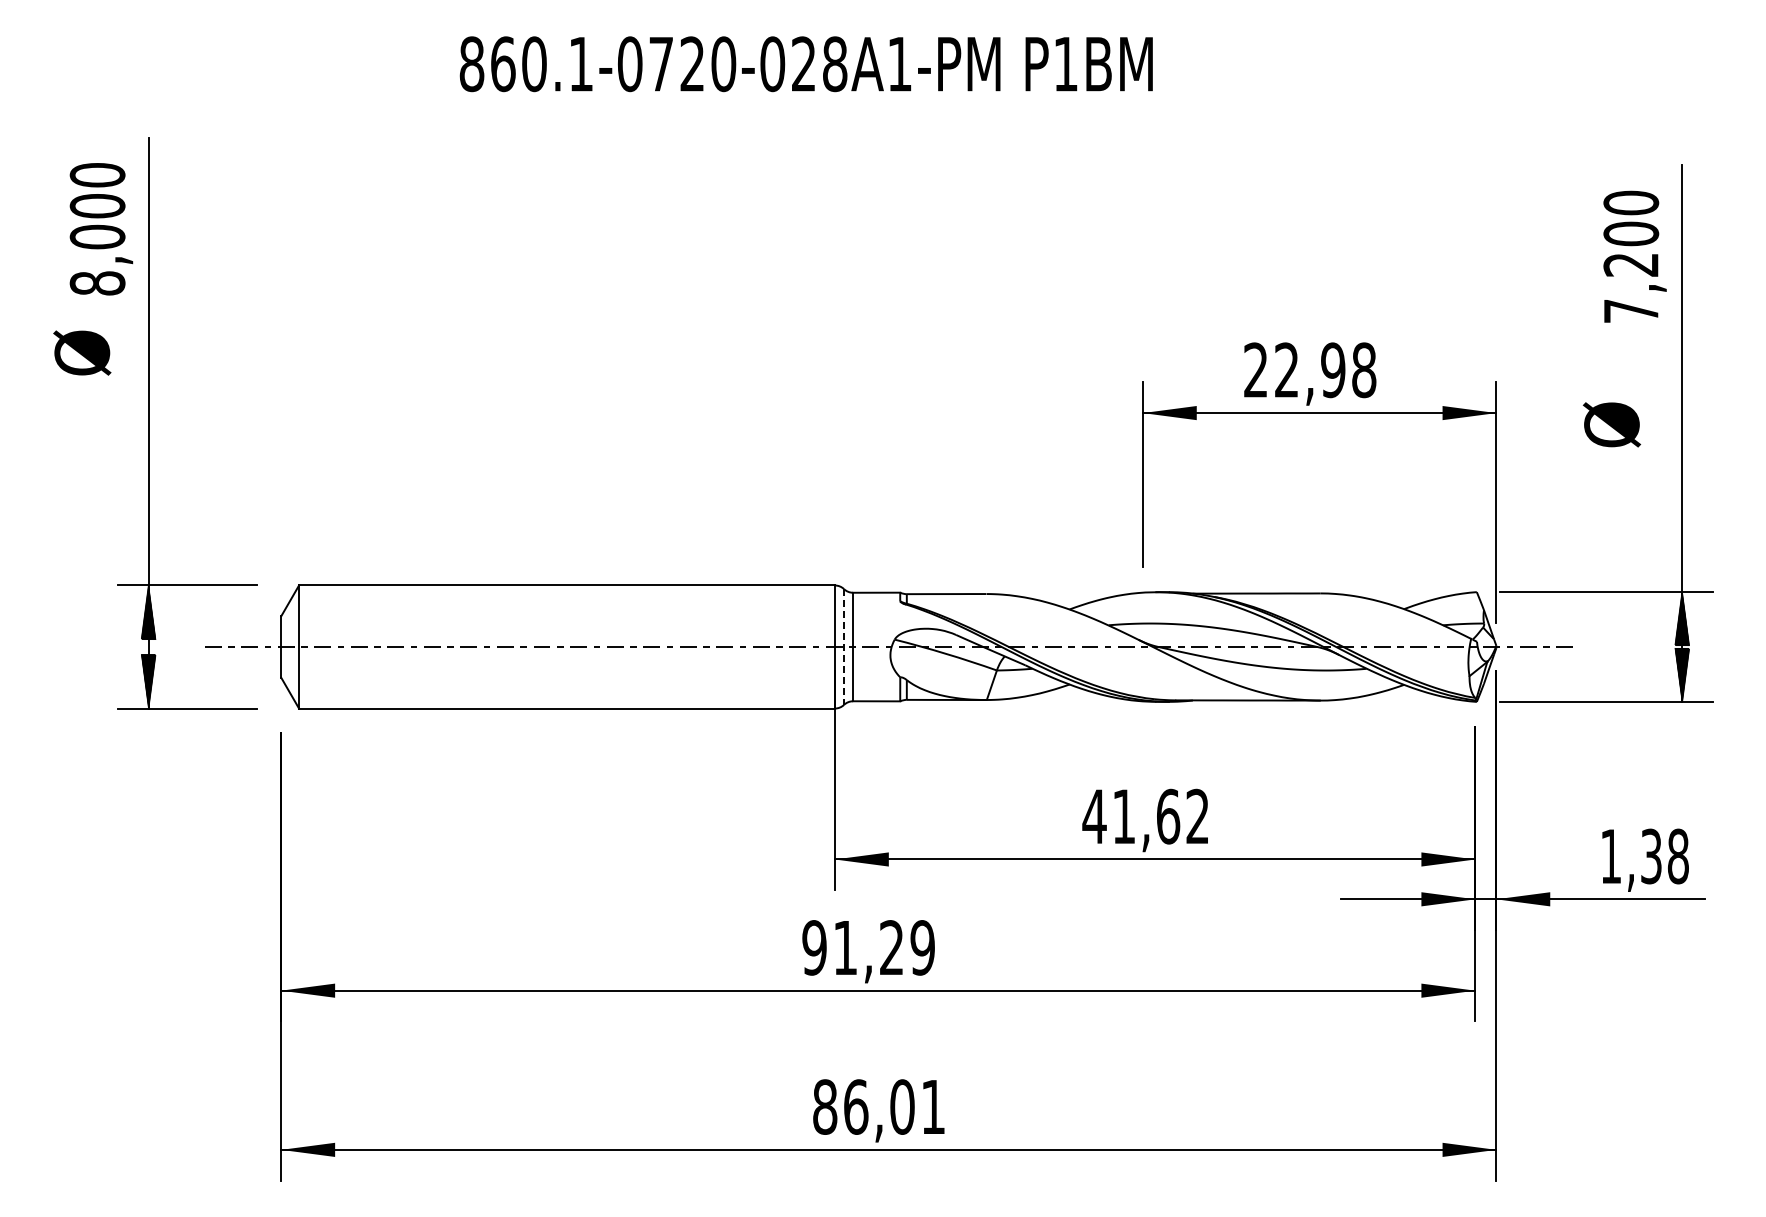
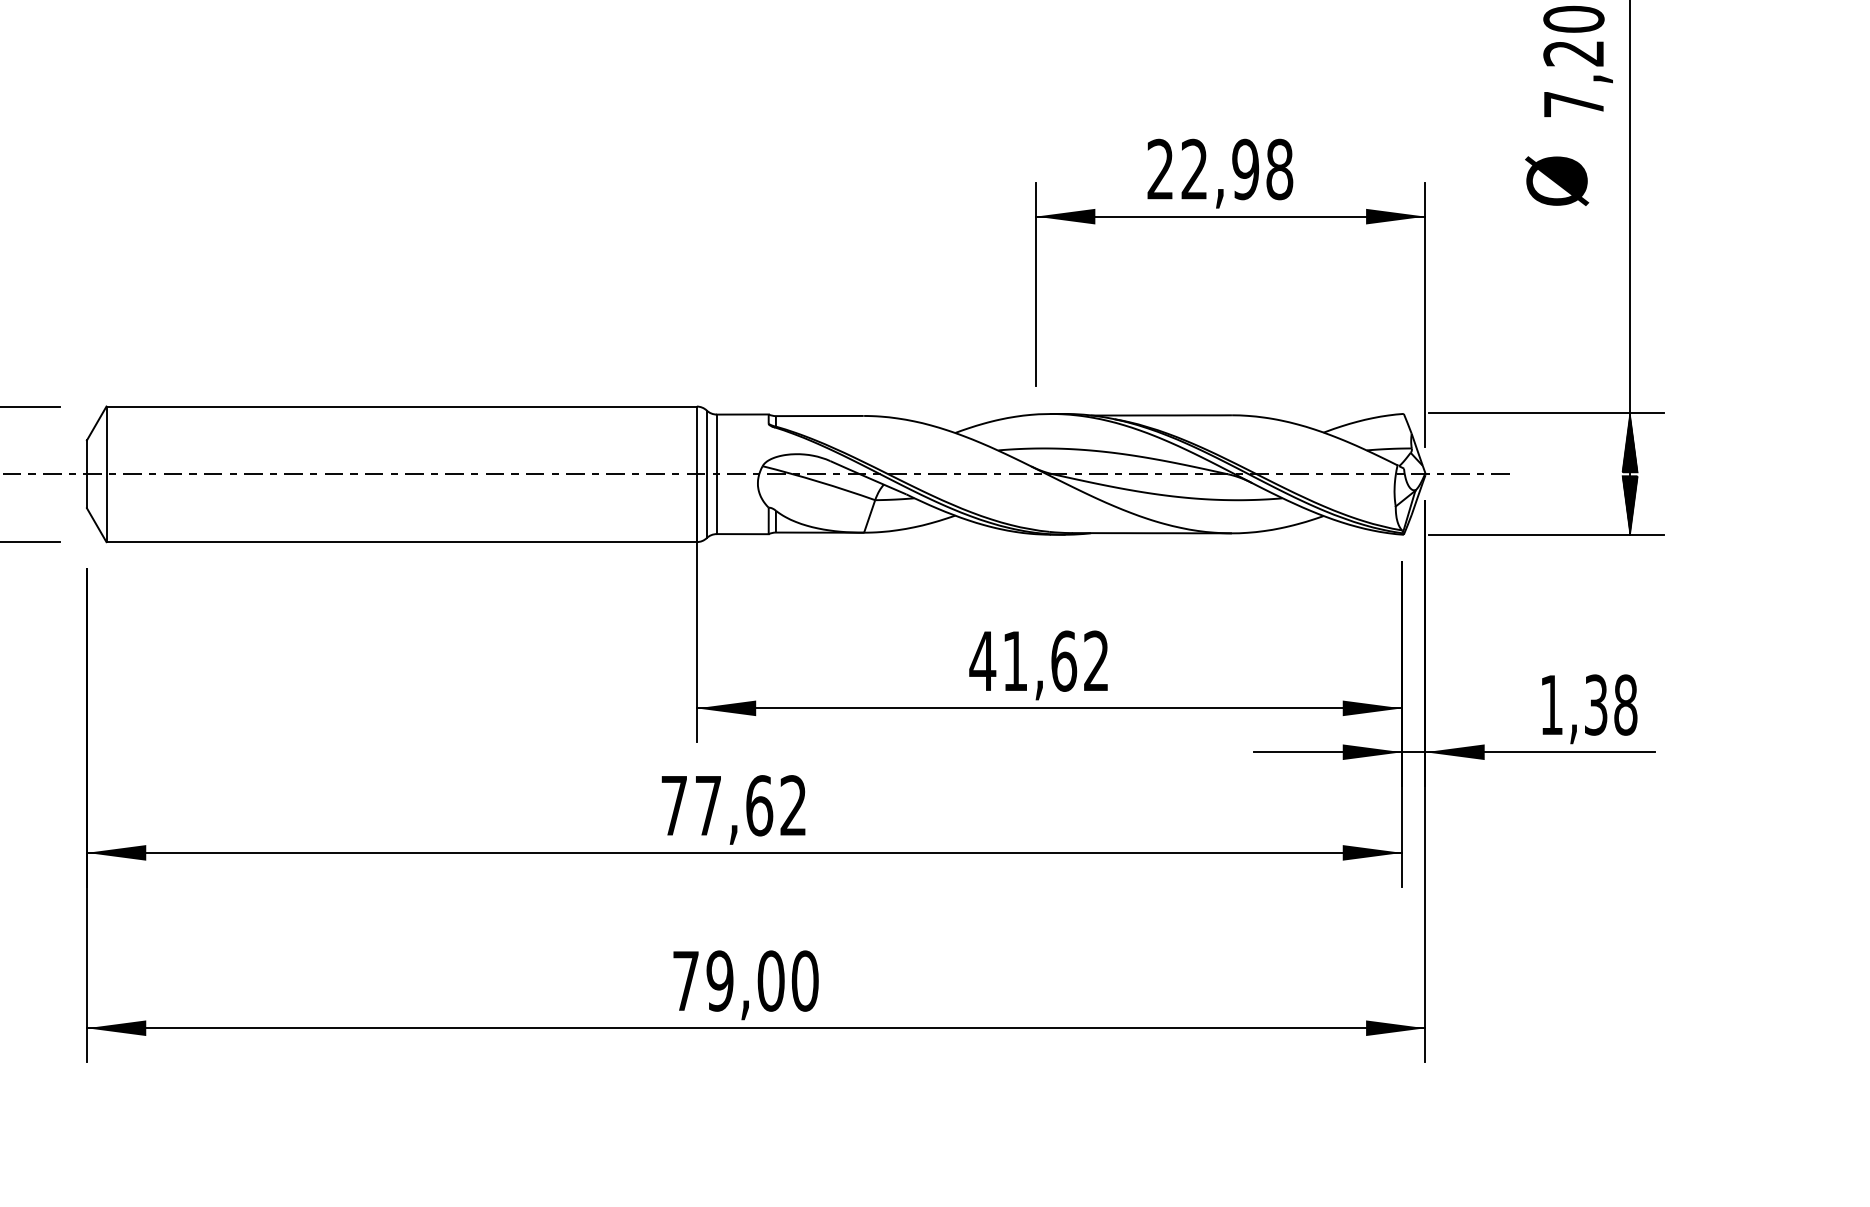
text: (1612, 424) -> (1557, 180), moved
line: (844, 647) -> (707, 474), dashed -> solid
text: (868, 947) -> (733, 805), 91,29 -> 77,62
text: (879, 1106) -> (745, 980), 86,01 -> 79,00

